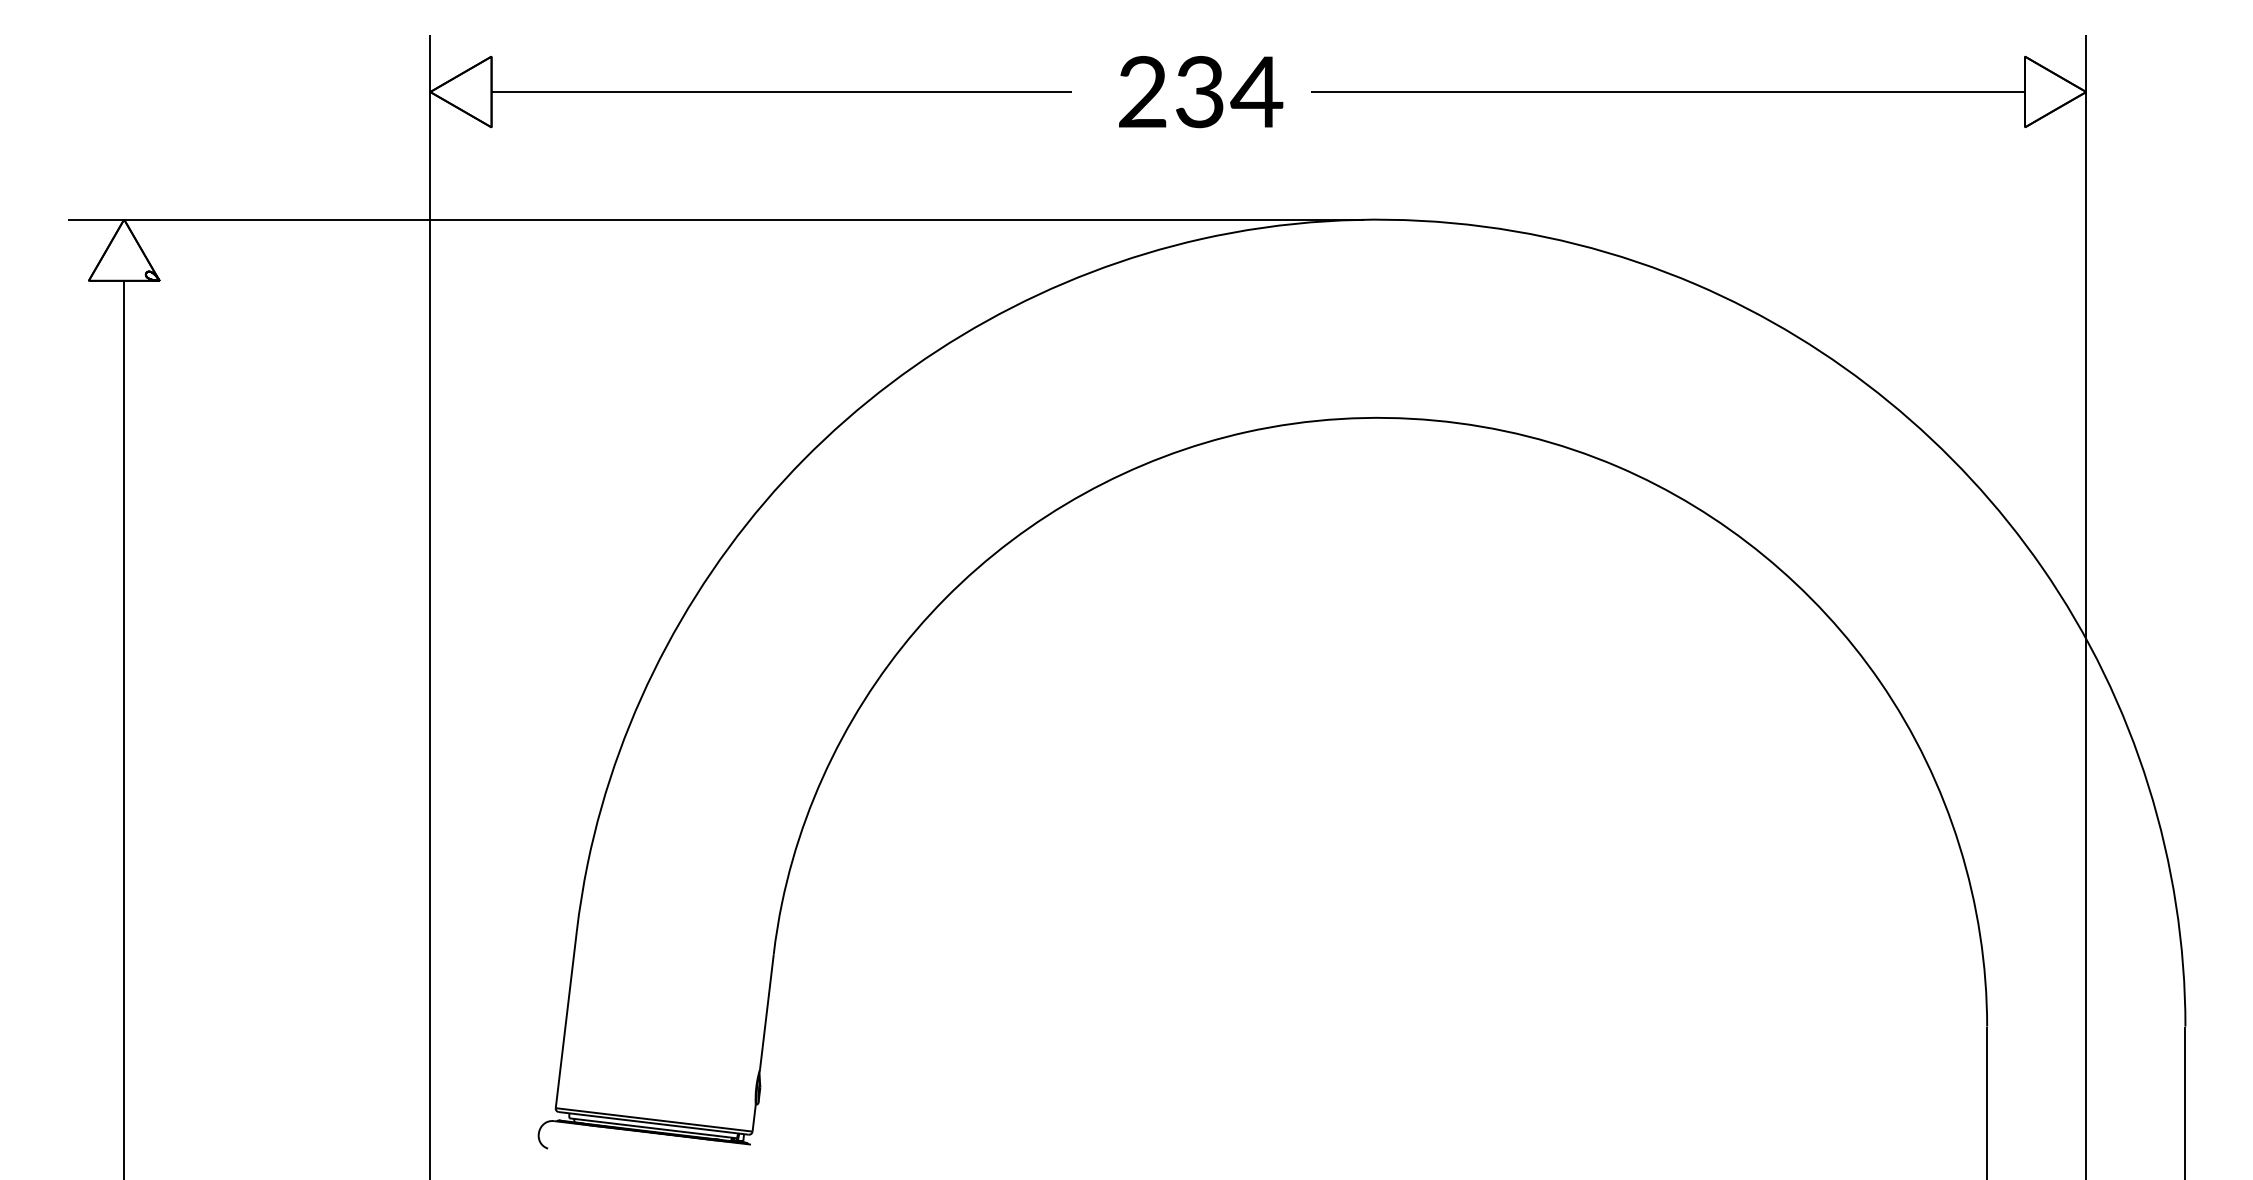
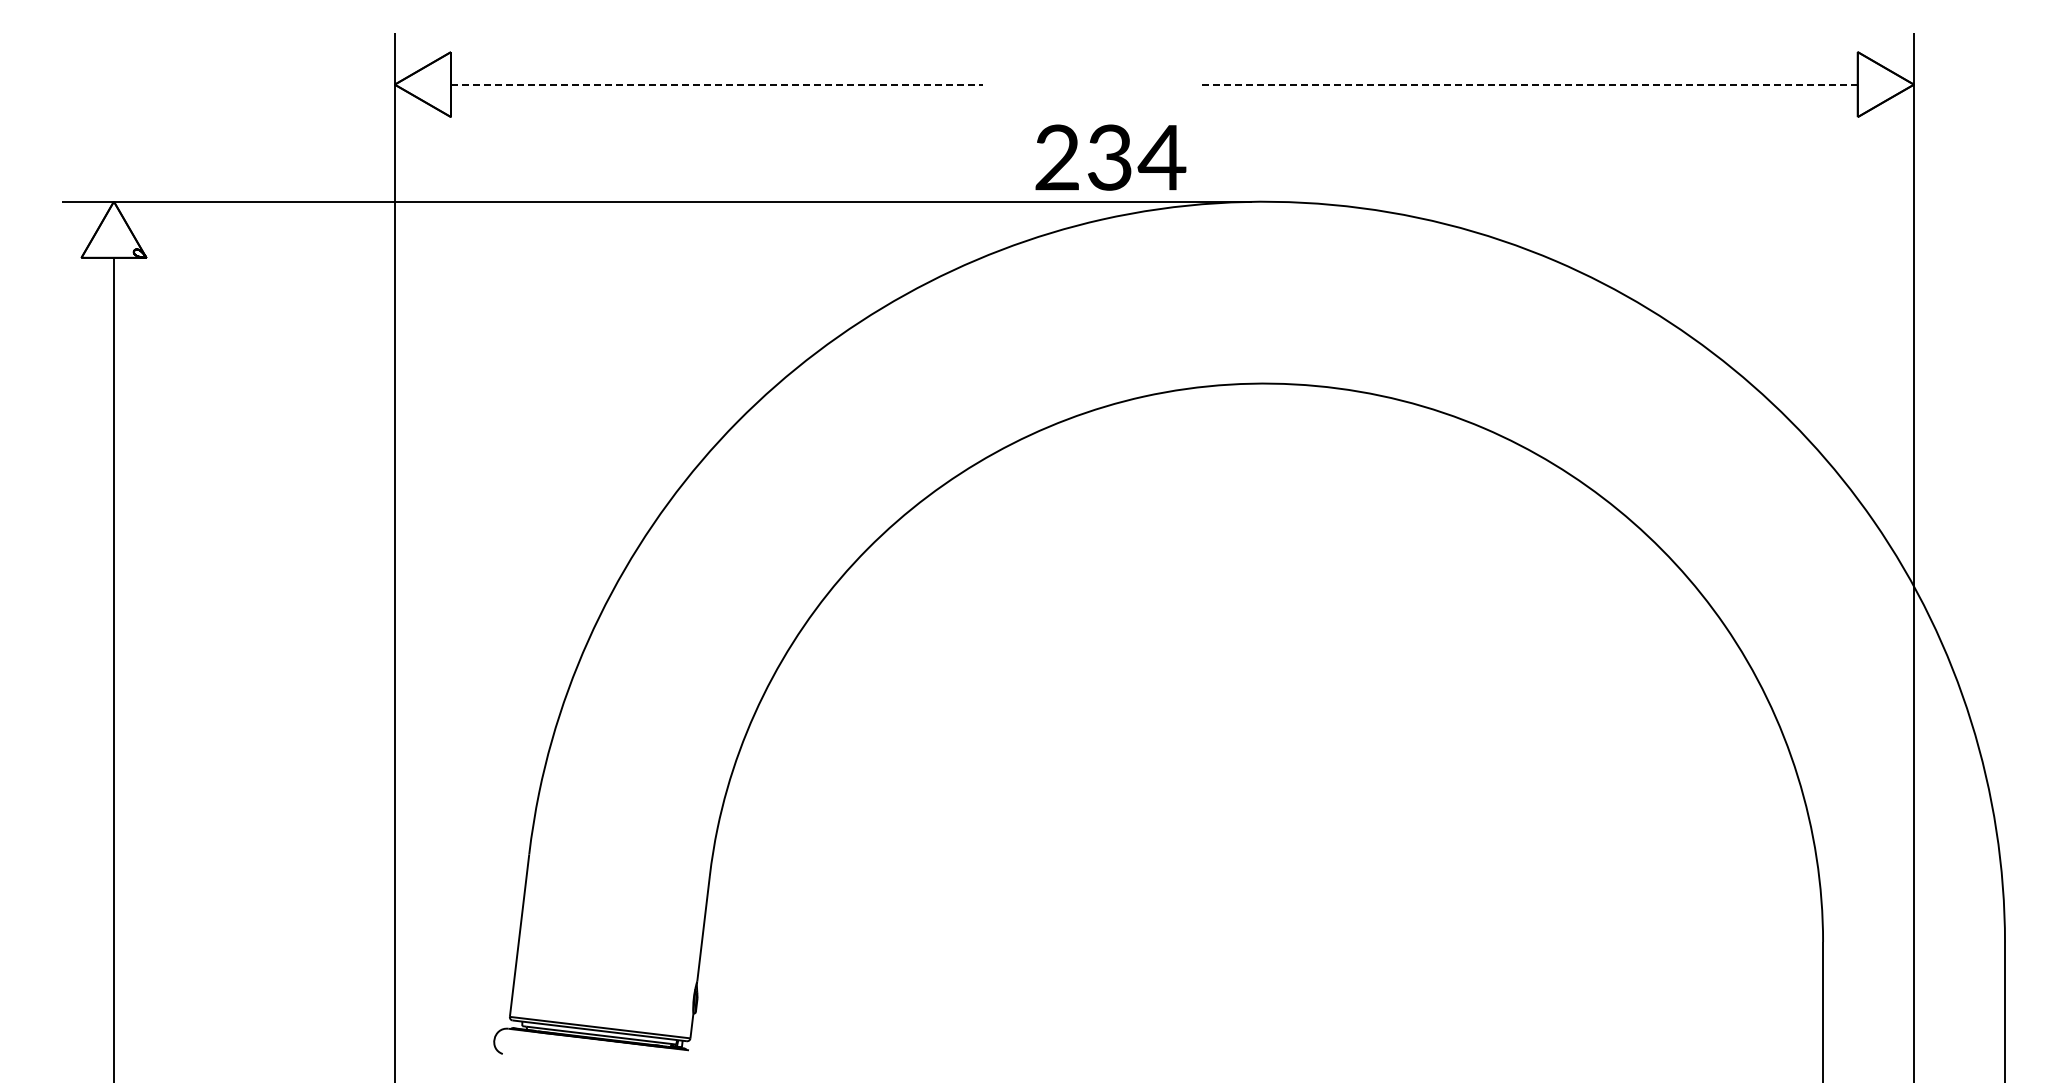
line: (782, 91) -> (717, 84), solid -> dashed
text: (1200, 91) -> (1110, 157), moved
line: (1668, 91) -> (1530, 84), solid -> dashed

